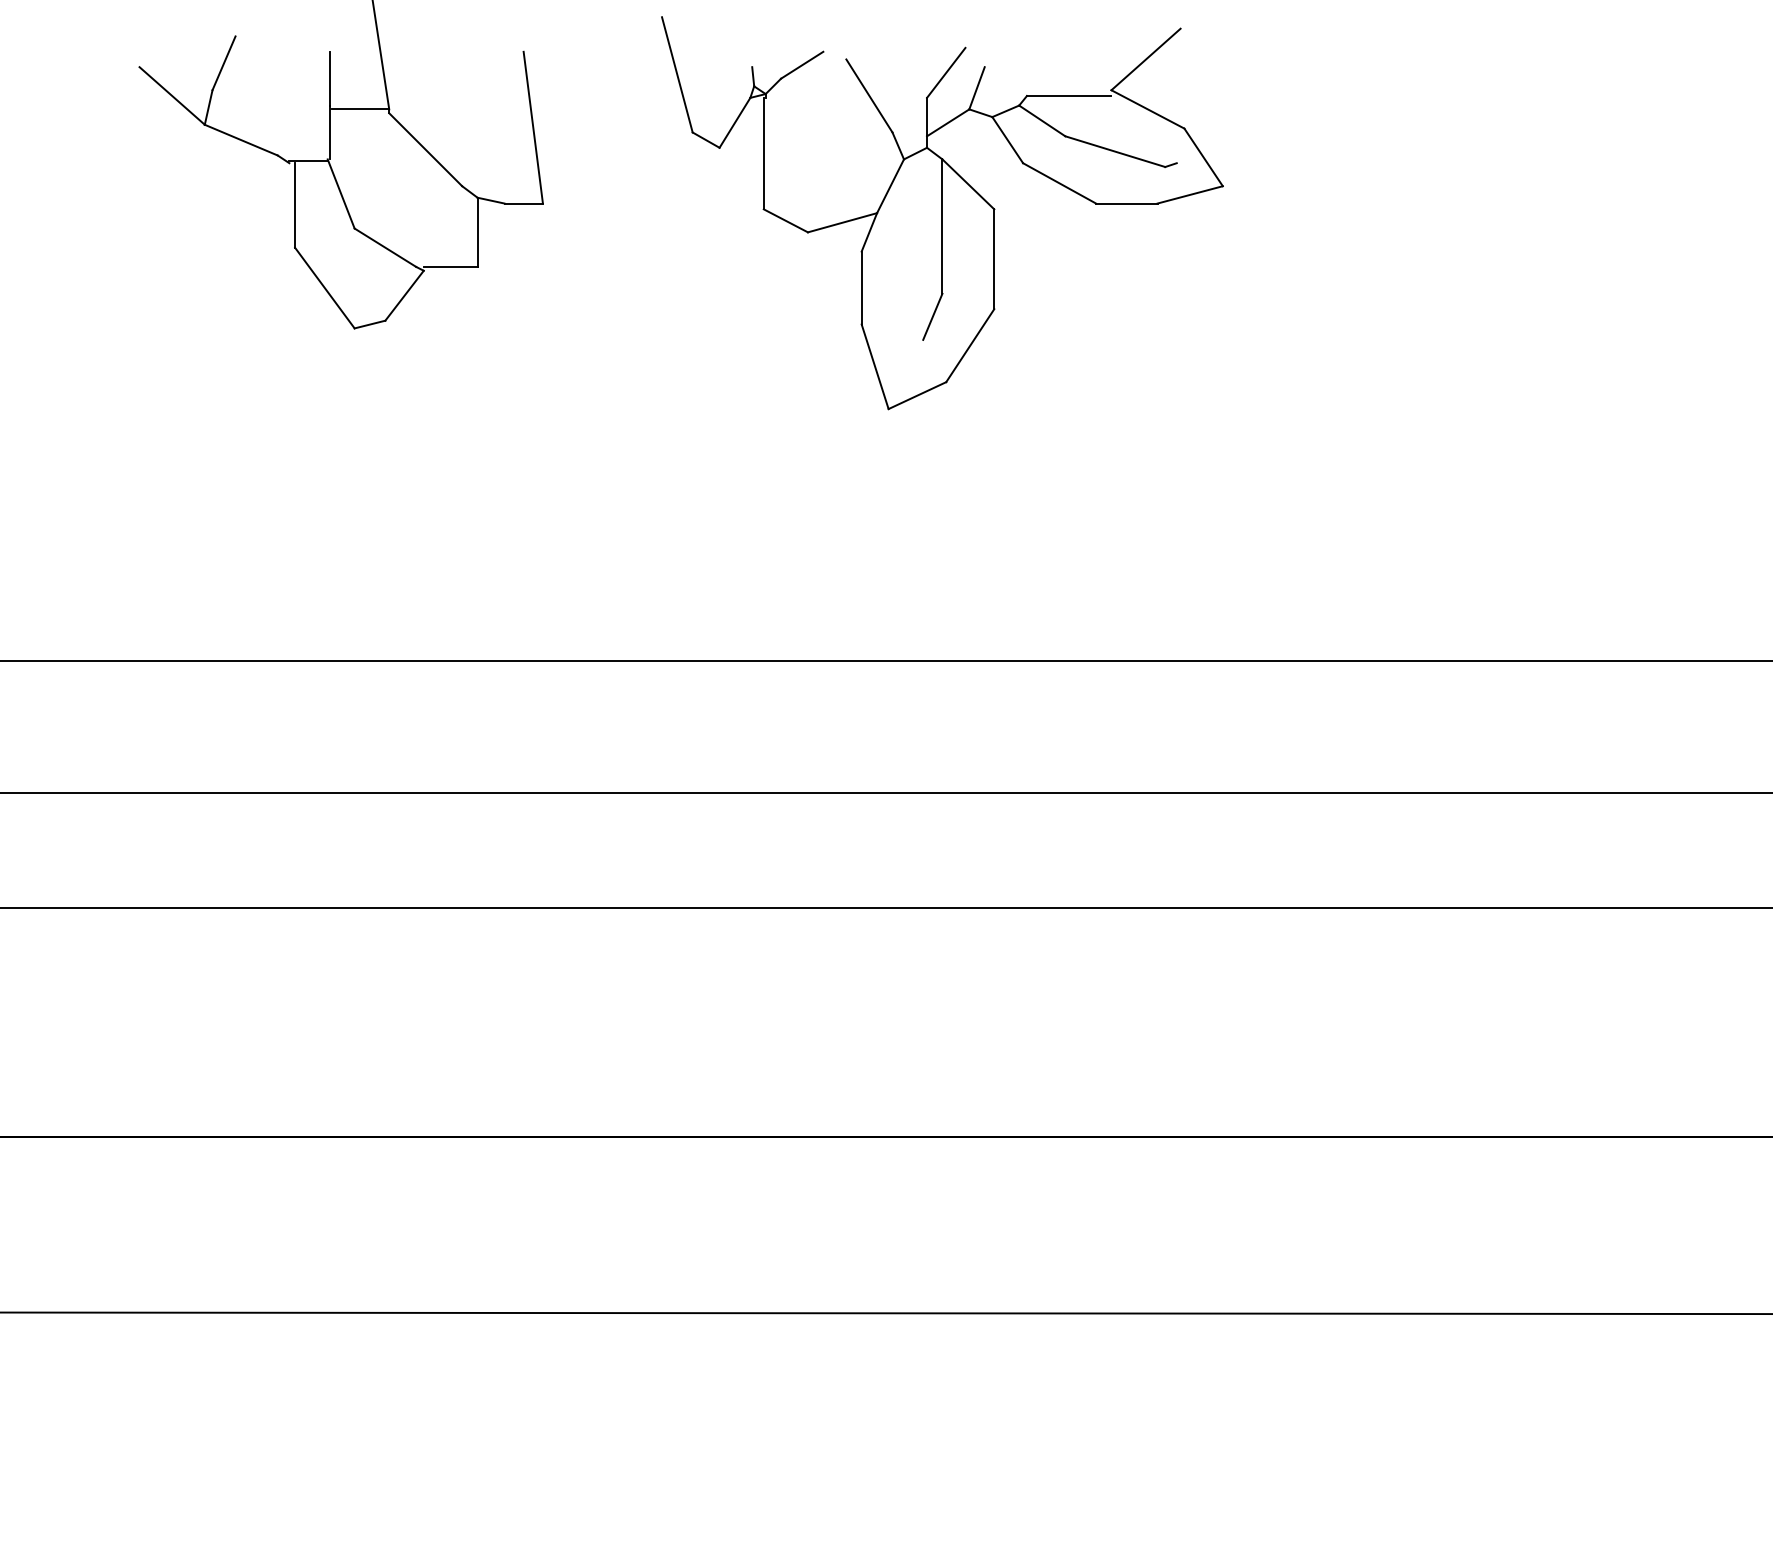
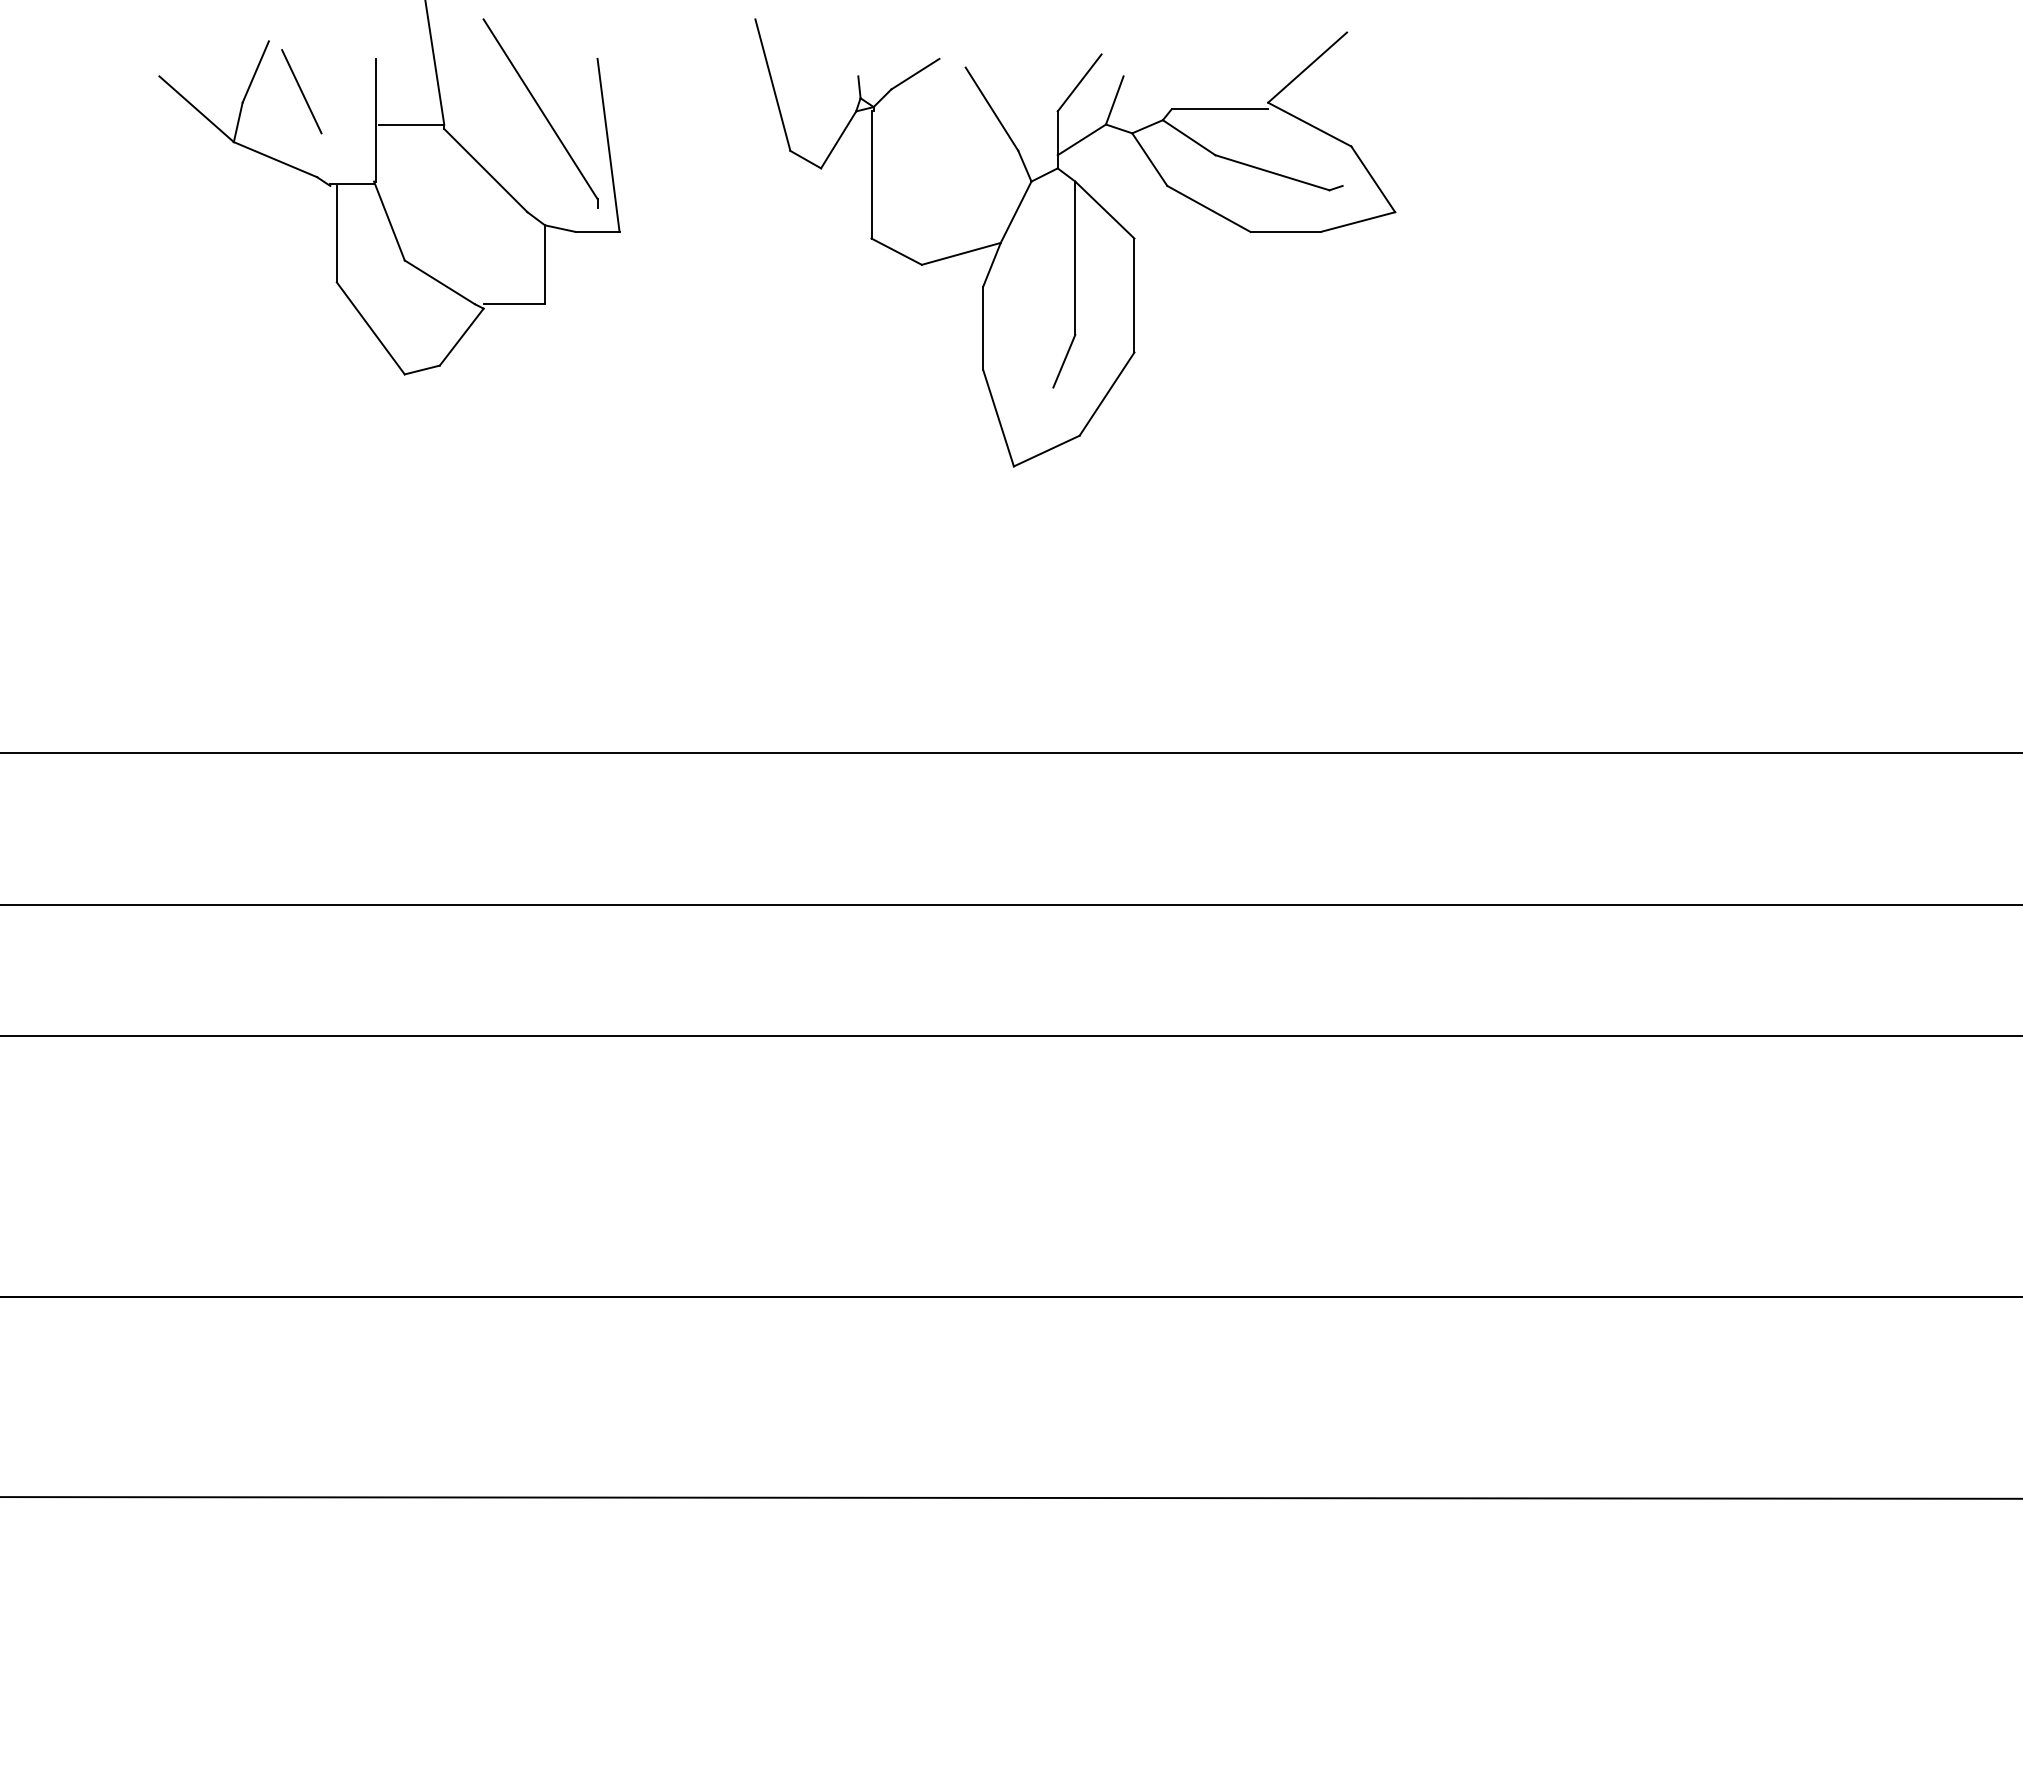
line: (264, 80) -> (301, 91), added
part: (473, 99) -> (540, 113), added

